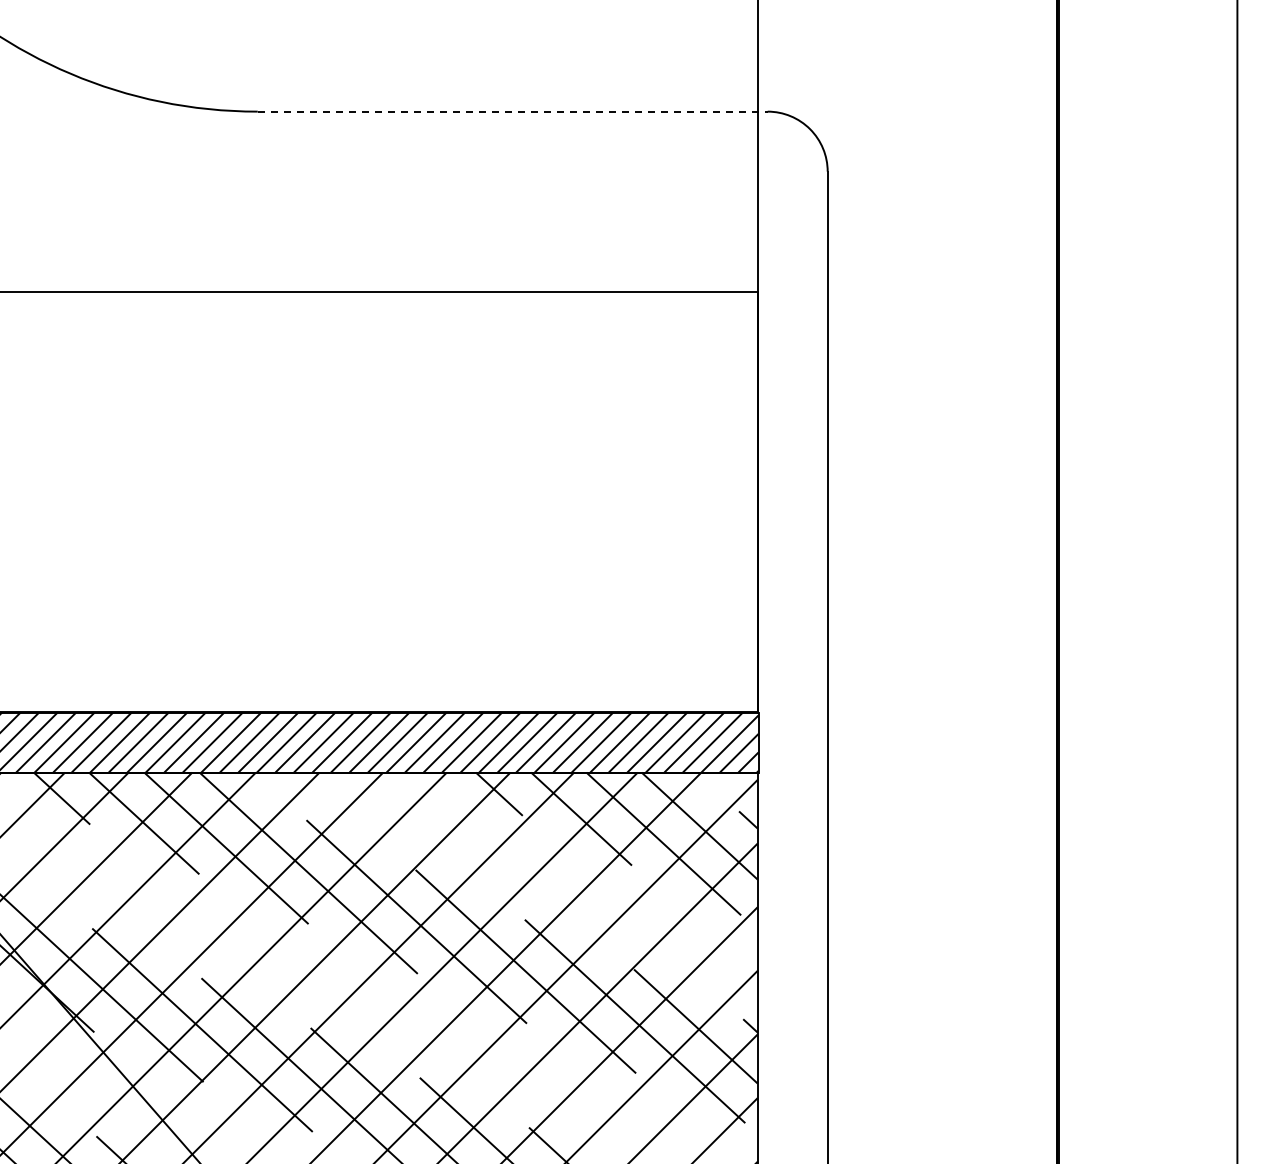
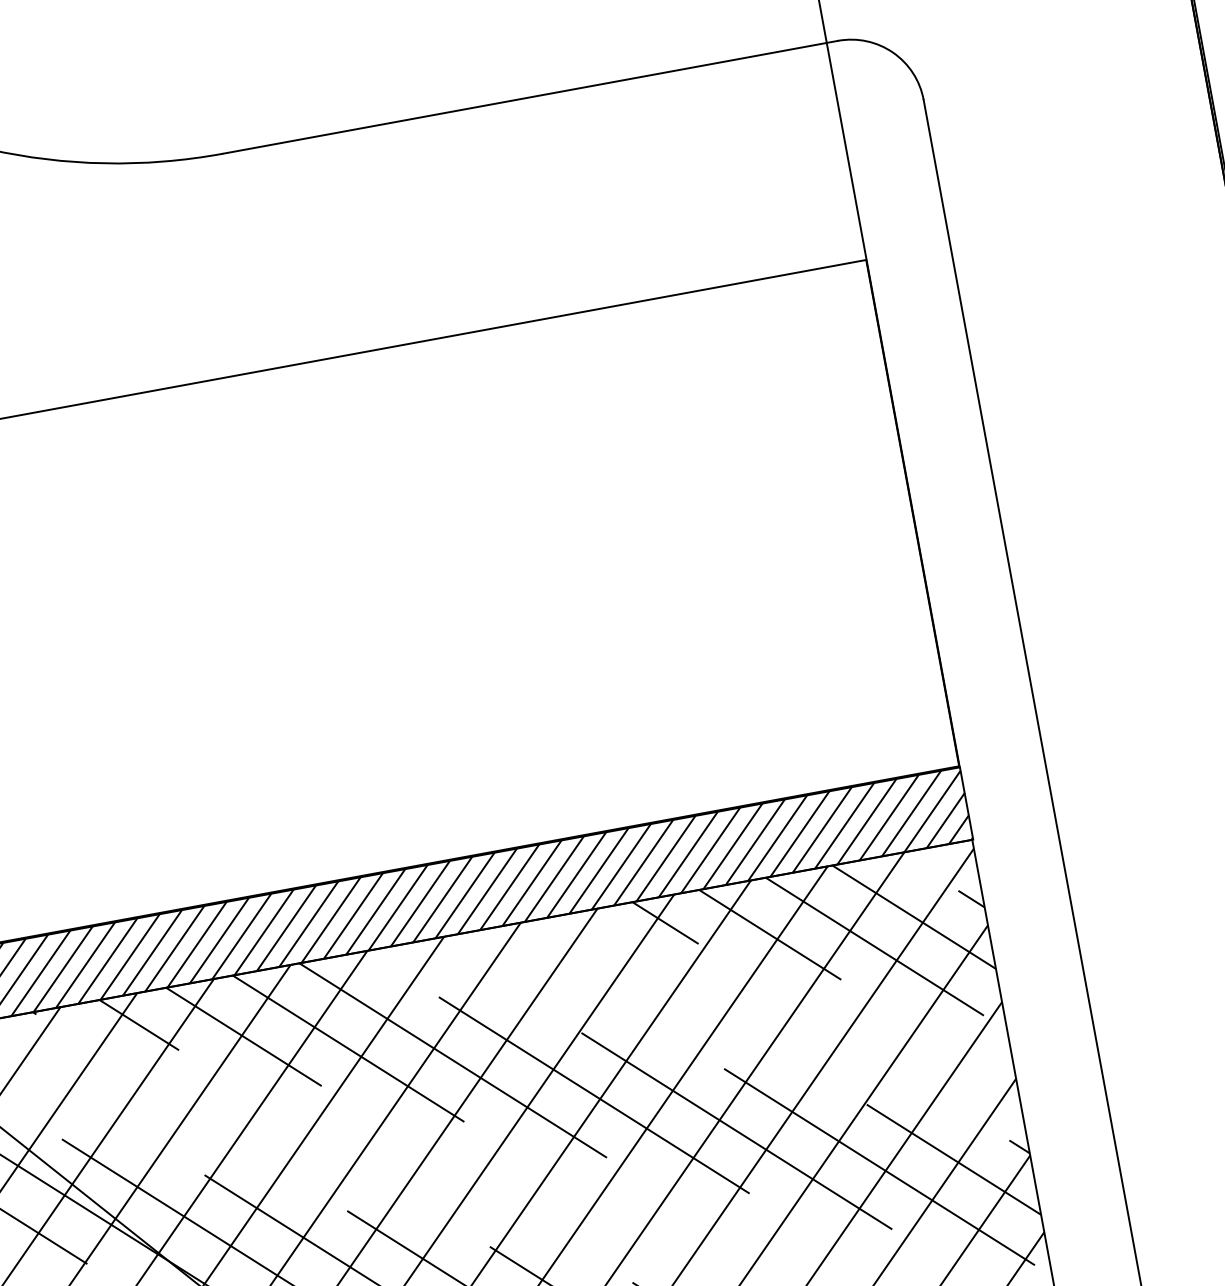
line: (512, 111) -> (530, 97), dashed -> solid

